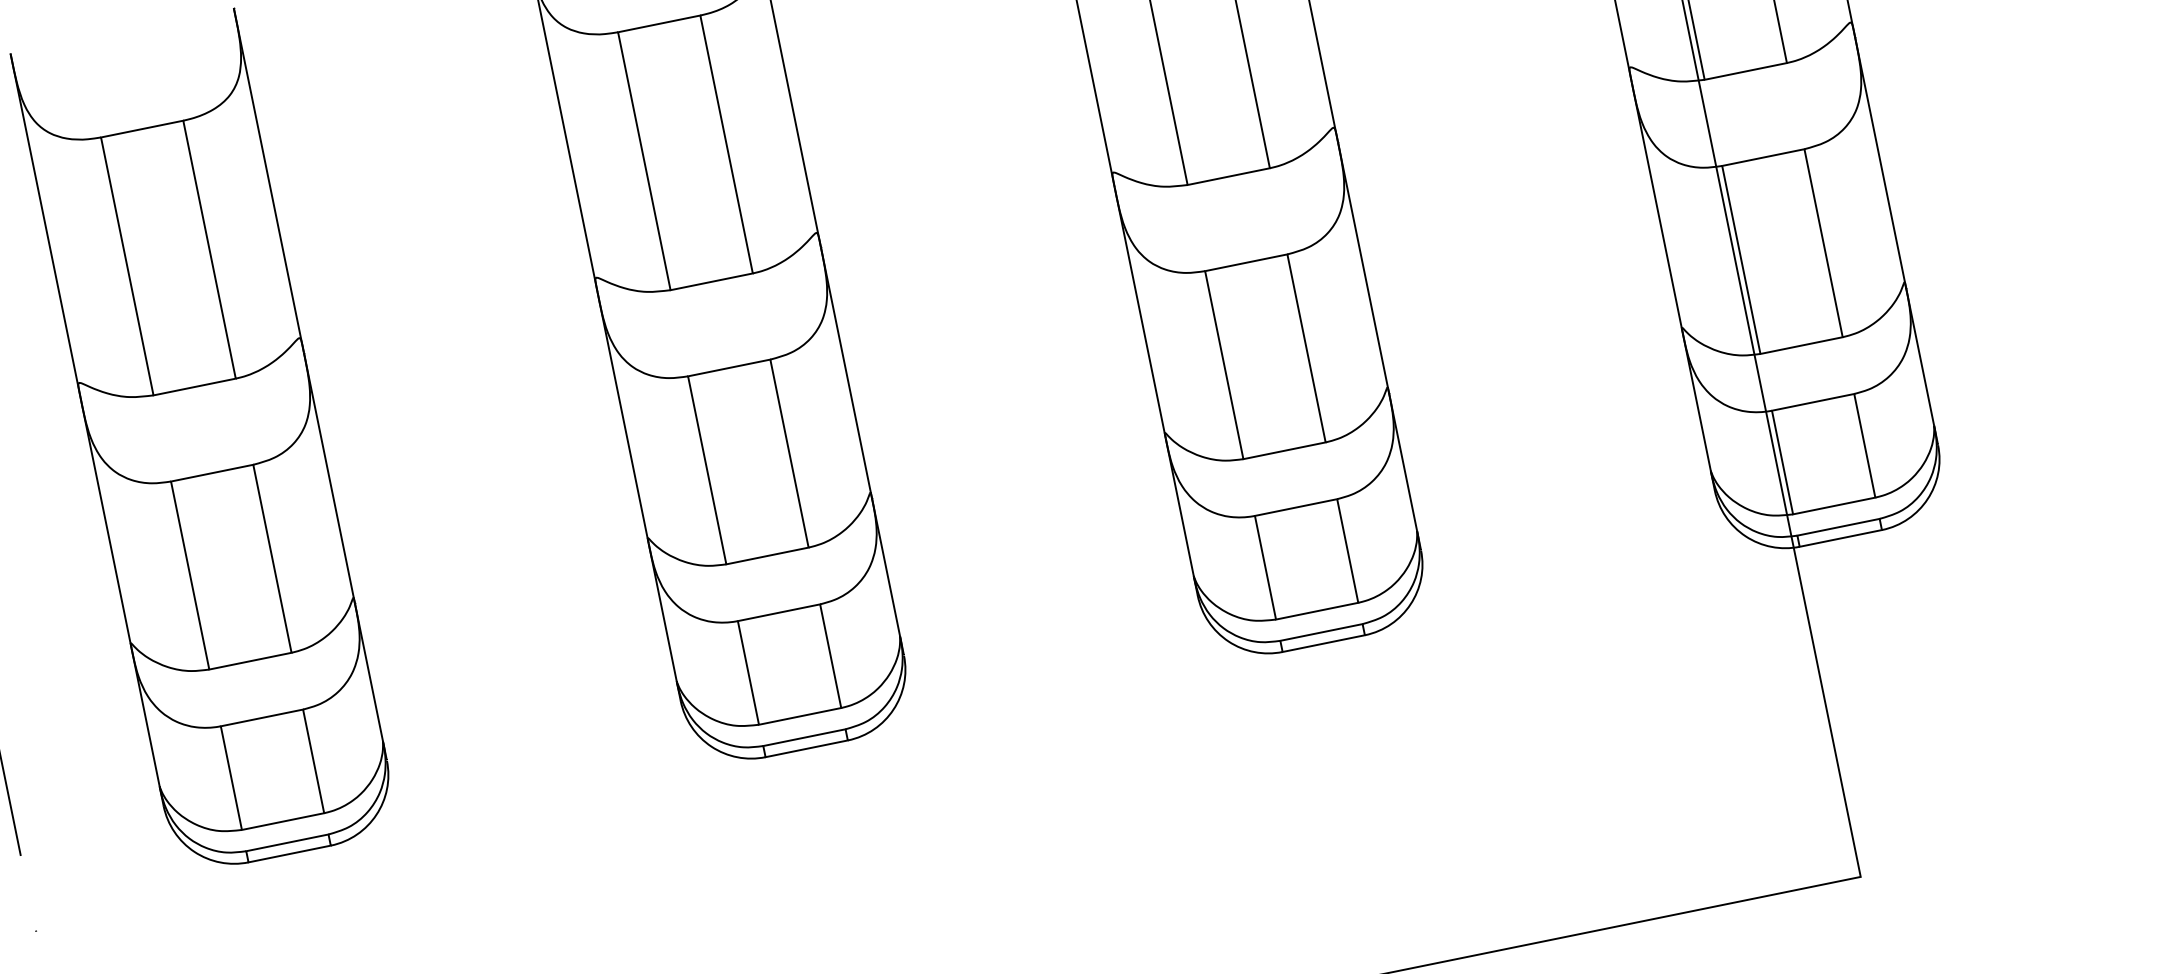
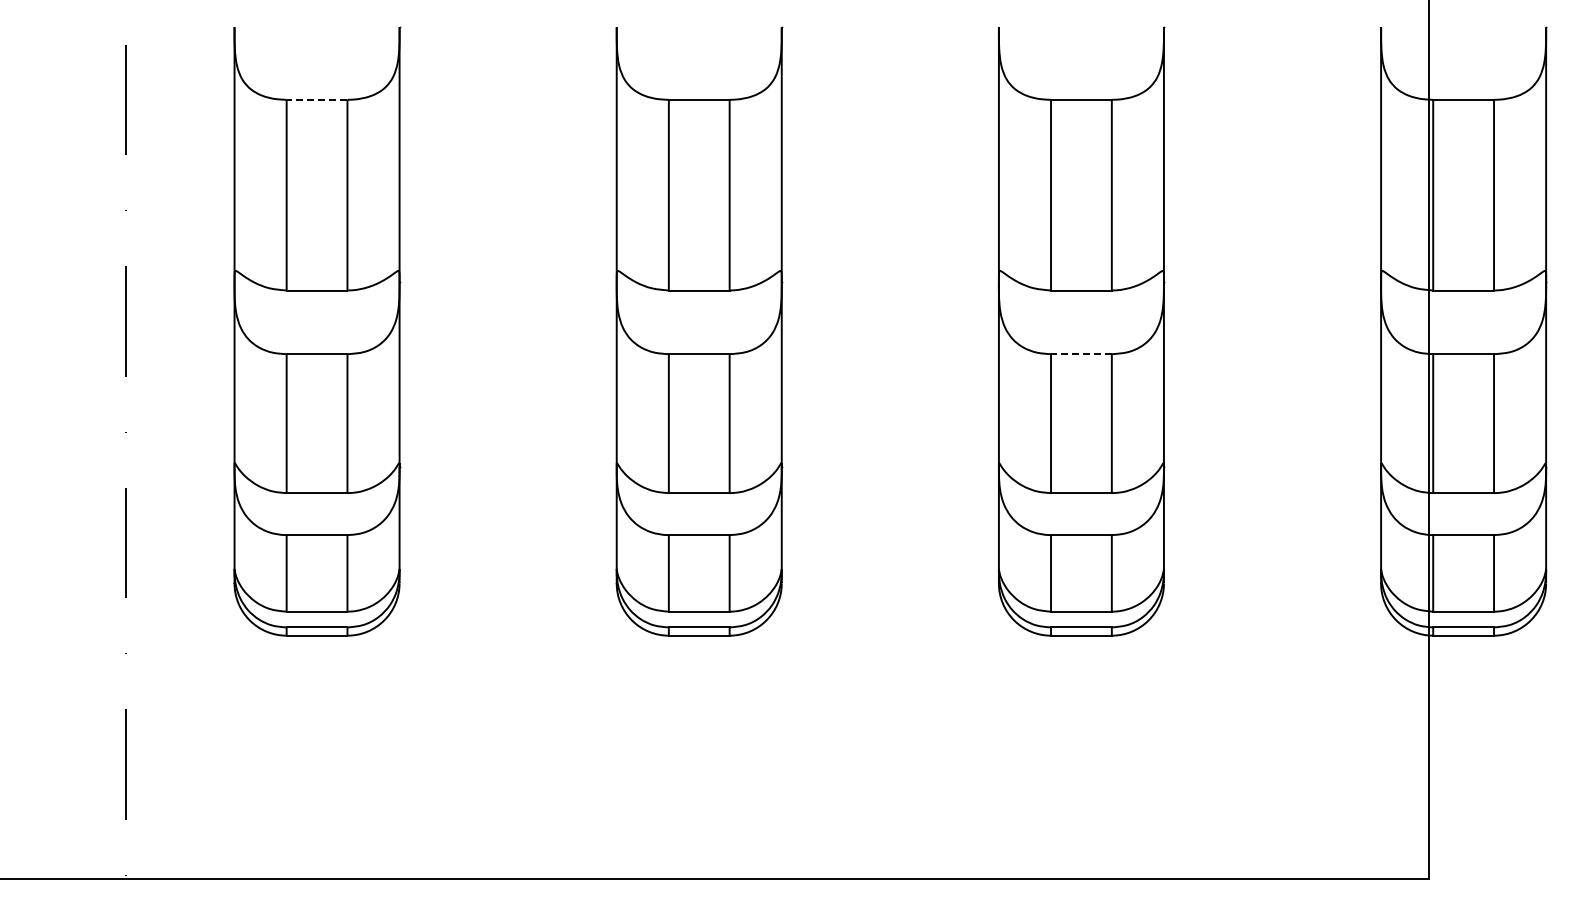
line: (141, 128) -> (316, 99), solid -> dashed
line: (1245, 263) -> (1080, 354), solid -> dashed

